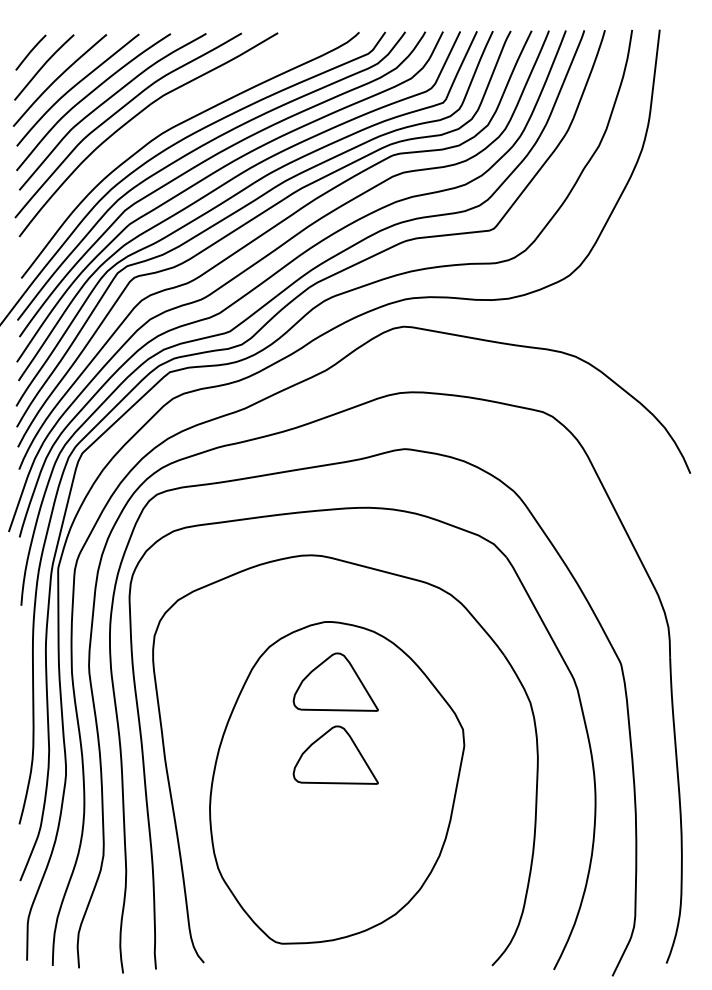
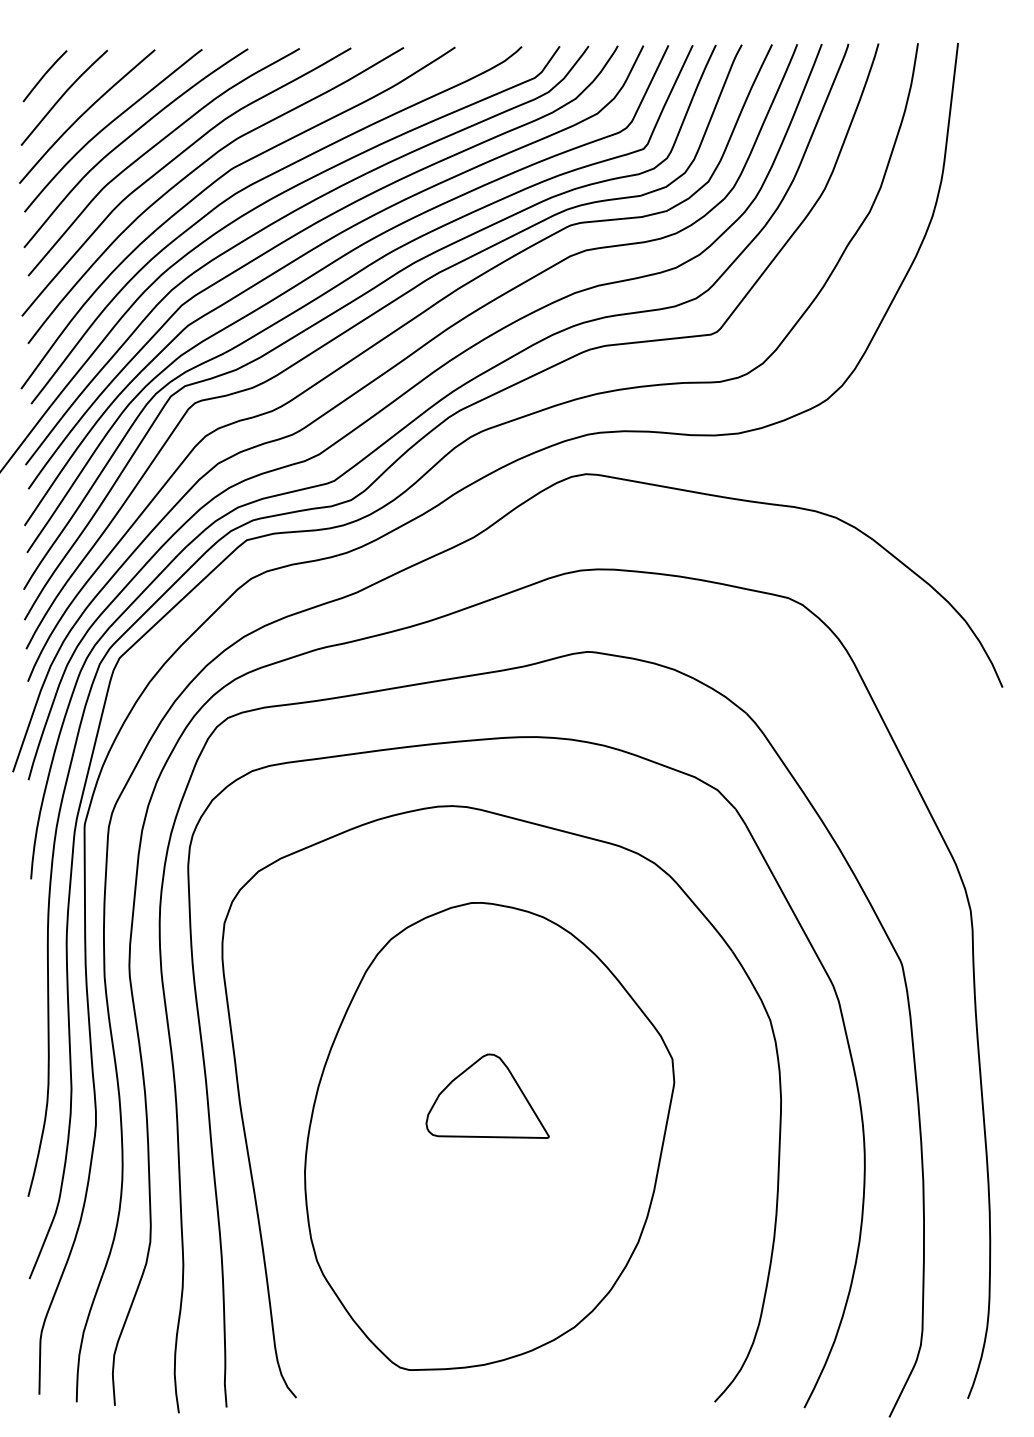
curve: (143, 130) -> (208, 189), added
part: (335, 681) -> (487, 989), removed

